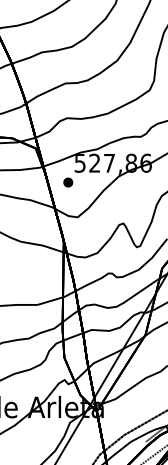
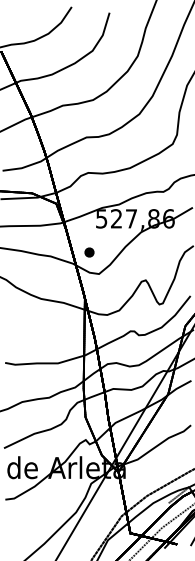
part: (68, 182) -> (89, 252), moved

